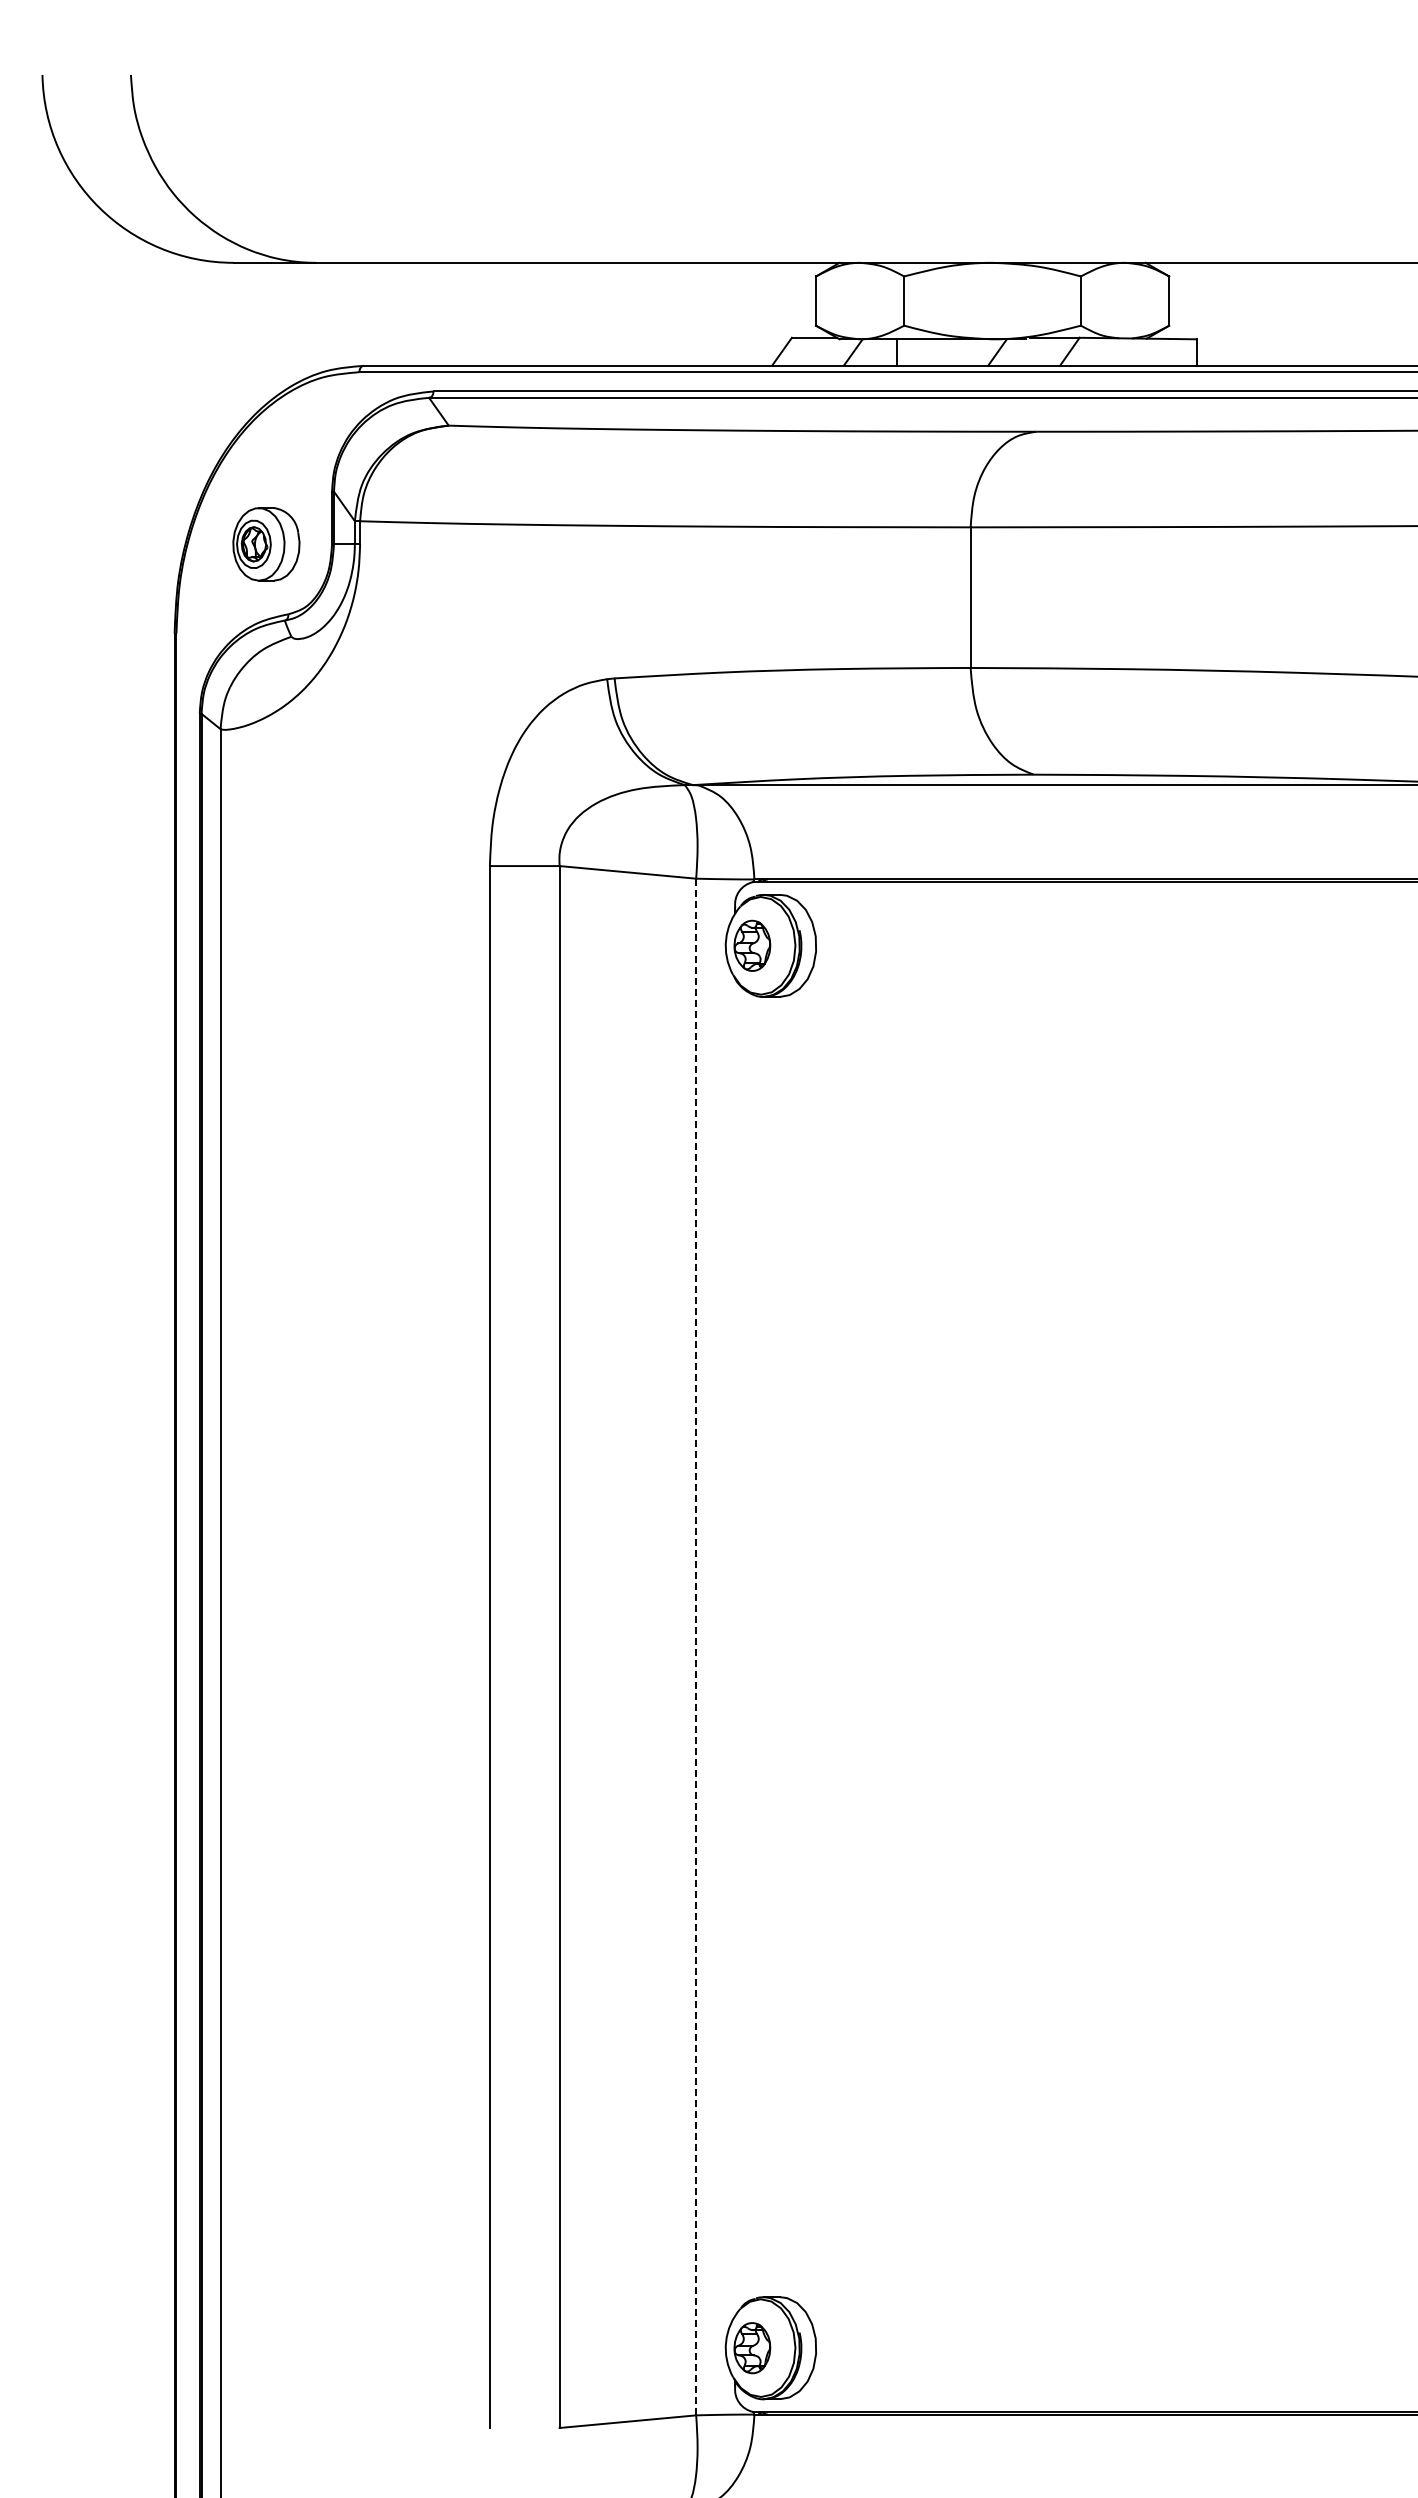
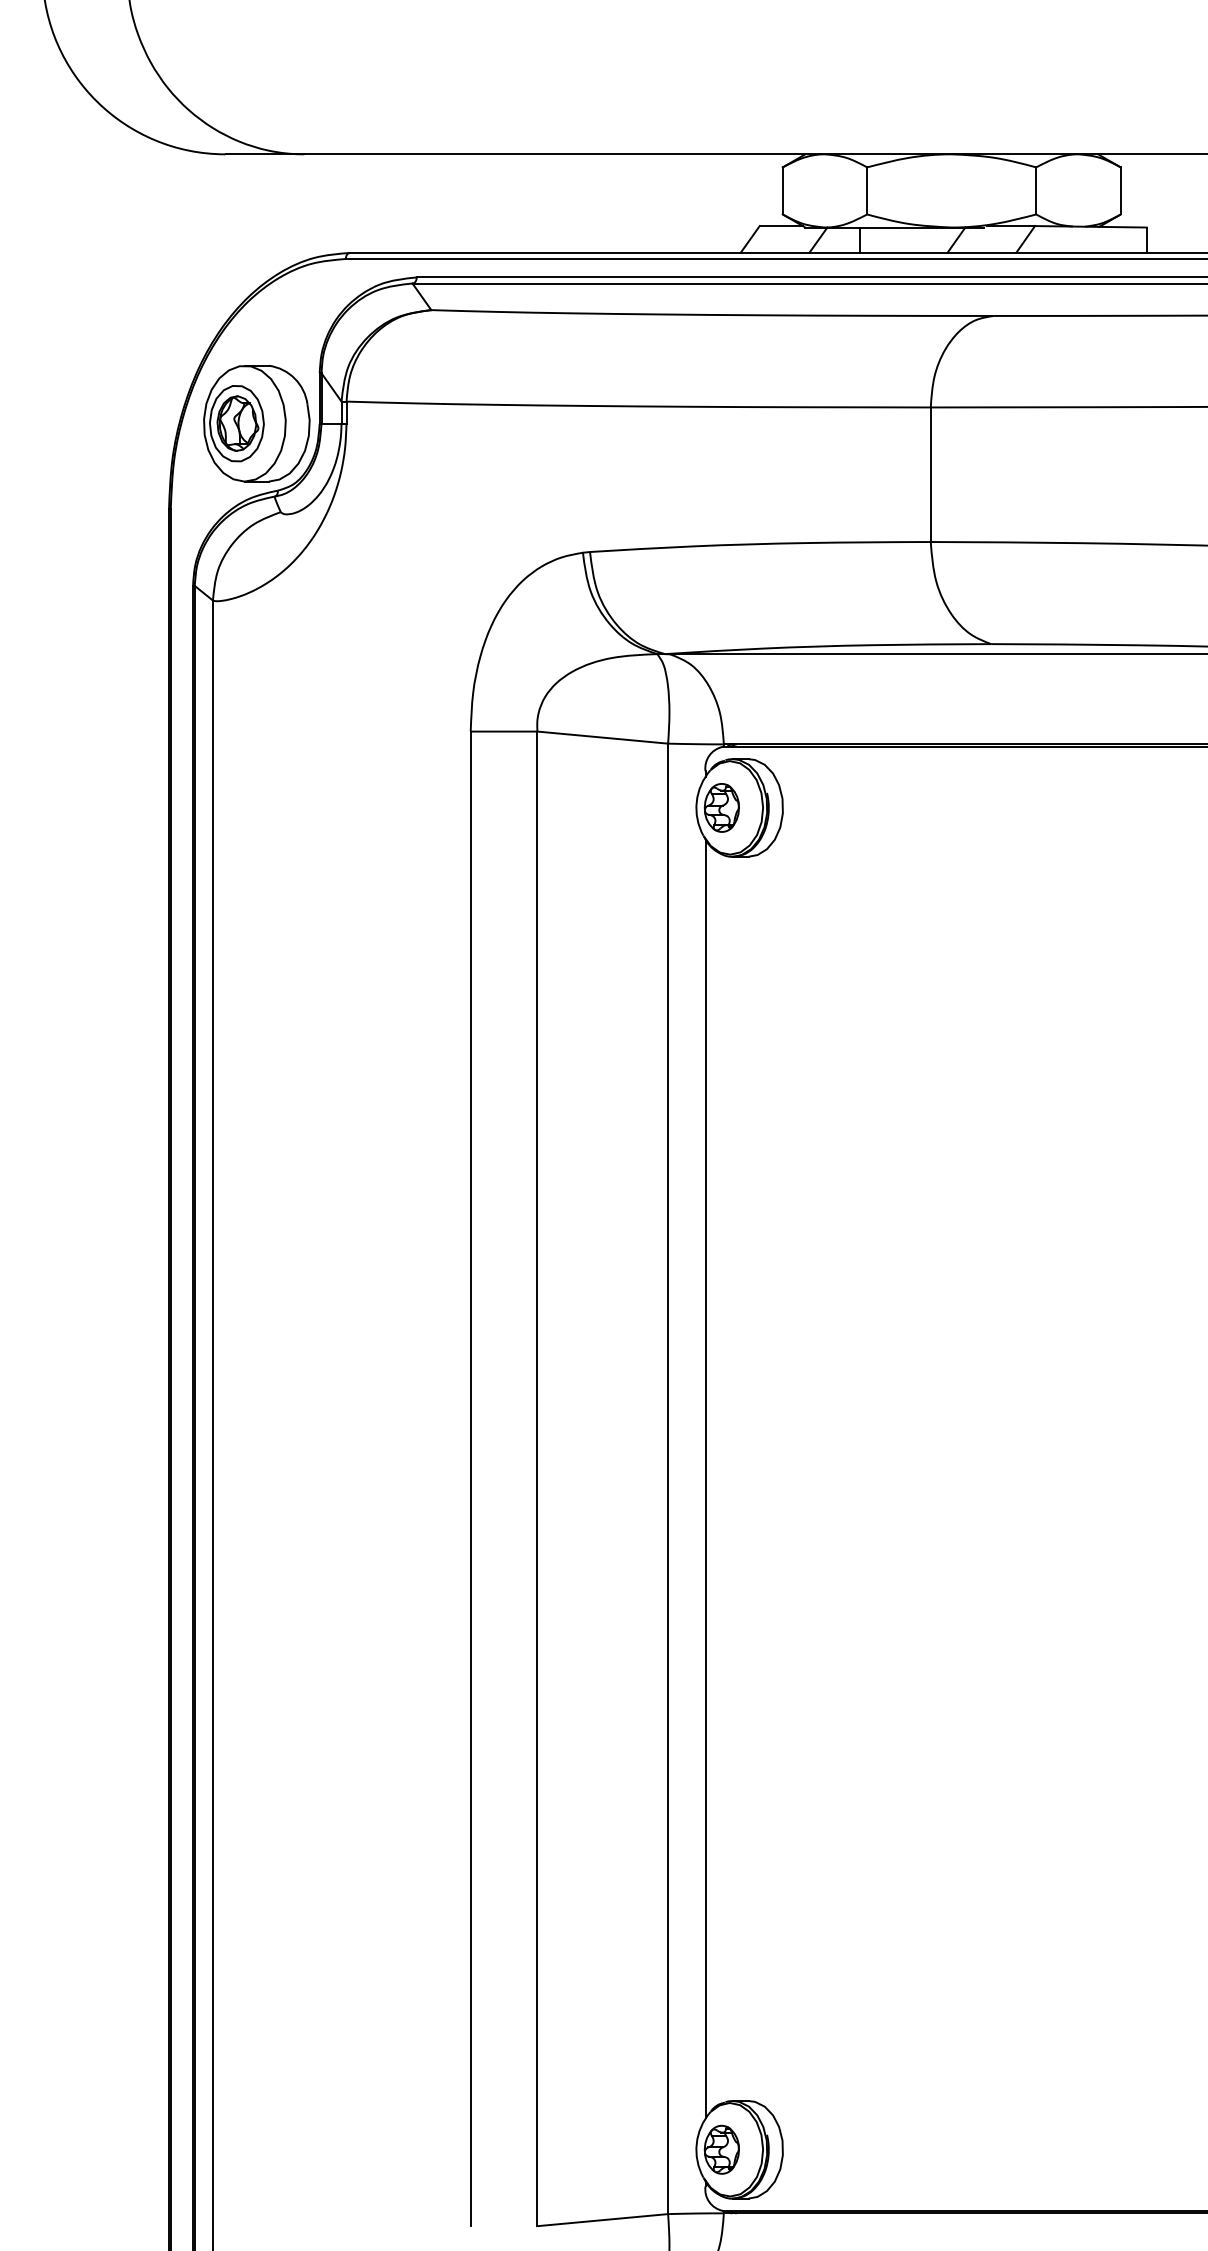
part: (266, 544) -> (256, 423), size x1.67
line: (696, 1646) -> (668, 1478), dashed -> solid
line: (735, 1646) -> (705, 1478), added

